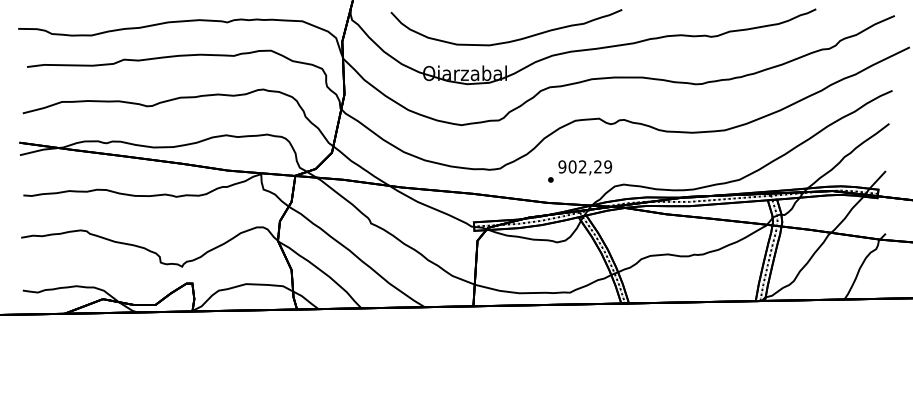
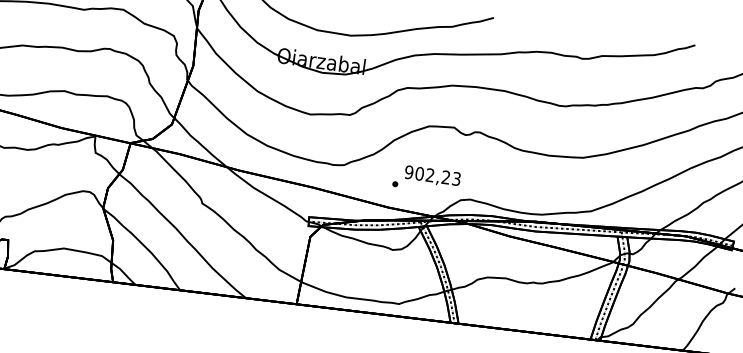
text: (608, 166) -> (457, 178), 902,29 -> 902,23

